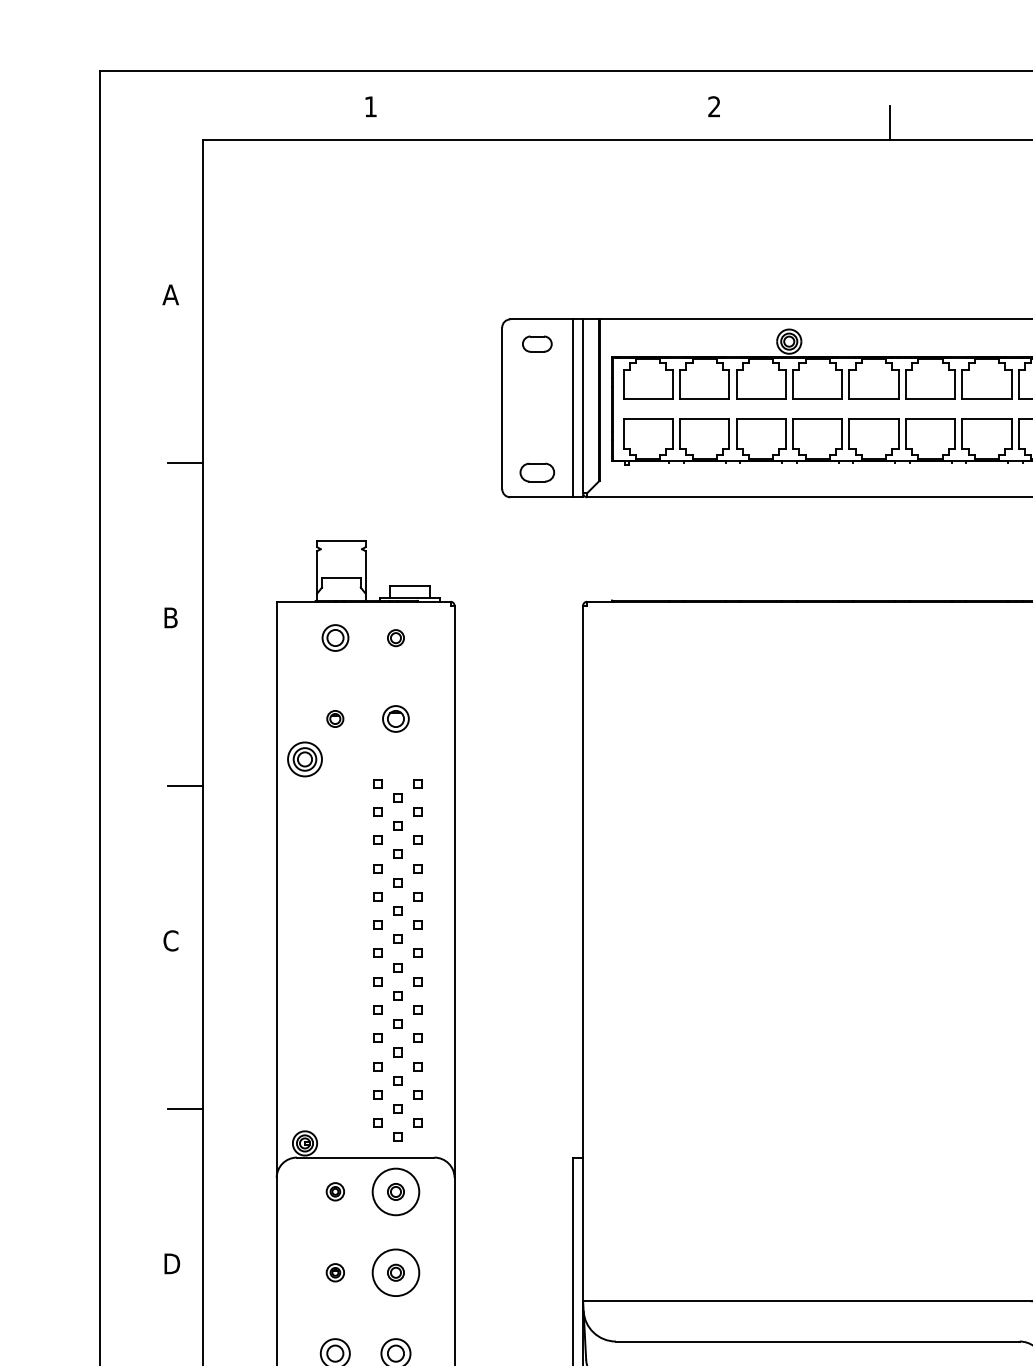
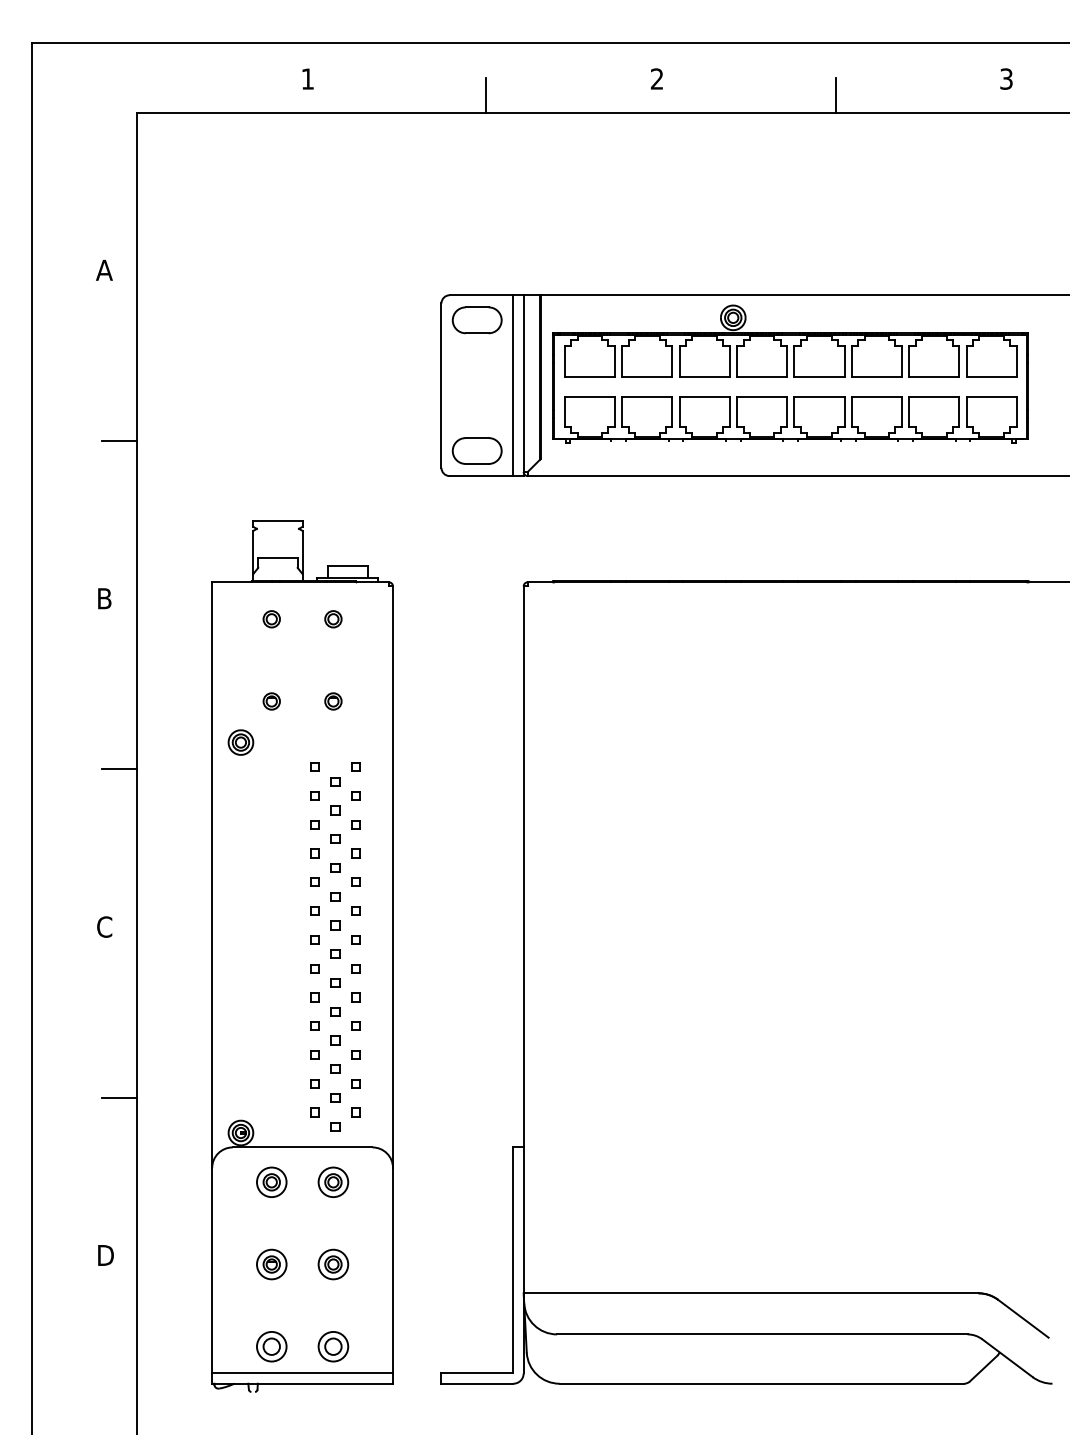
line: (546, 121) -> (486, 94), added
part: (536, 344) -> (476, 320), size x1.67
part: (536, 472) -> (476, 450), size x1.43
part: (335, 638) -> (271, 619), size x0.62
part: (396, 718) -> (333, 701), size x0.62
part: (304, 759) -> (240, 742), size x0.71
part: (335, 1191) -> (271, 1181), size x1.67
circle: (396, 1192) -> (333, 1182), size x0.62
part: (335, 1272) -> (271, 1264), size x1.67
circle: (396, 1272) -> (333, 1264), size x0.62

